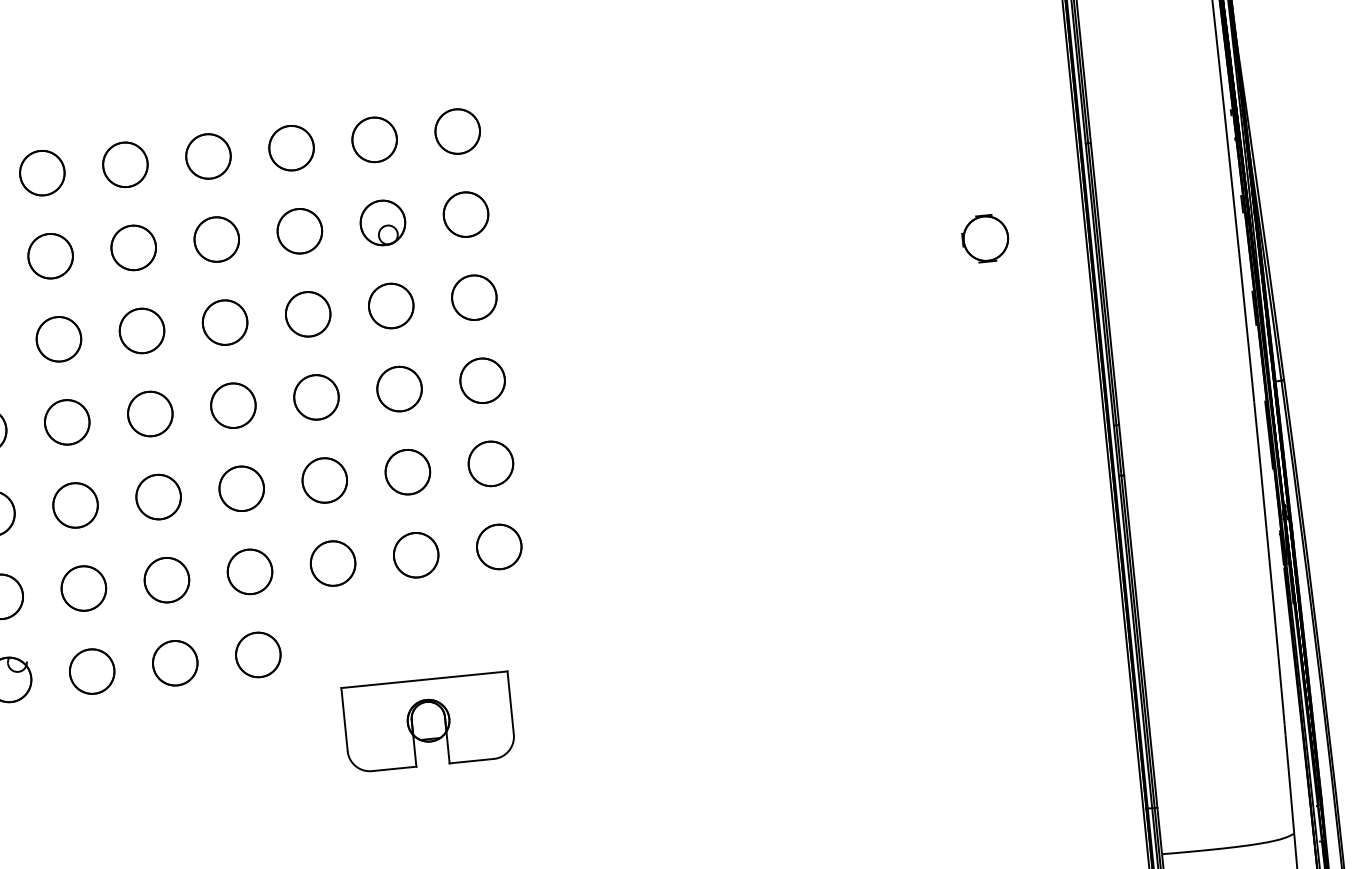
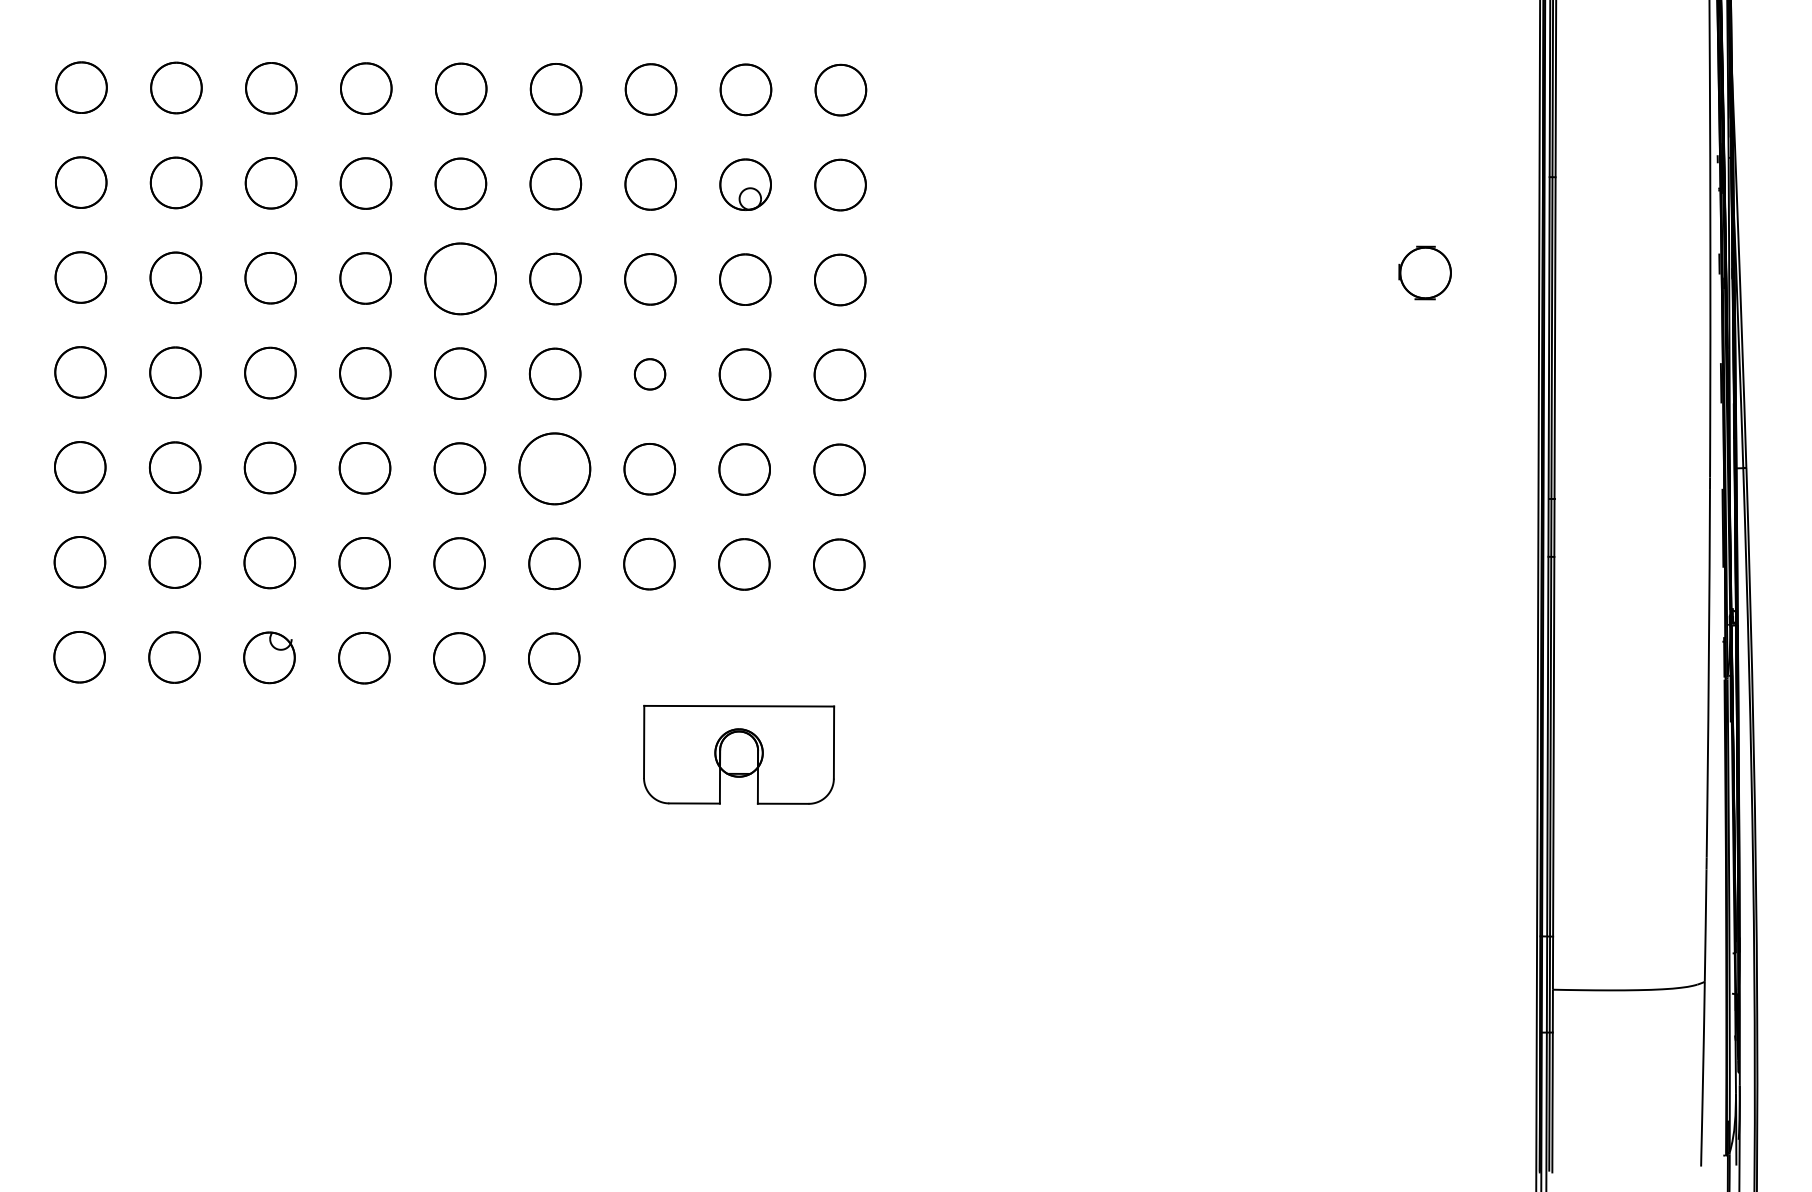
part: (141, 330) -> (460, 278), size x1.4
part: (315, 397) -> (649, 374), size x0.6
part: (241, 488) -> (554, 468), size x1.4

